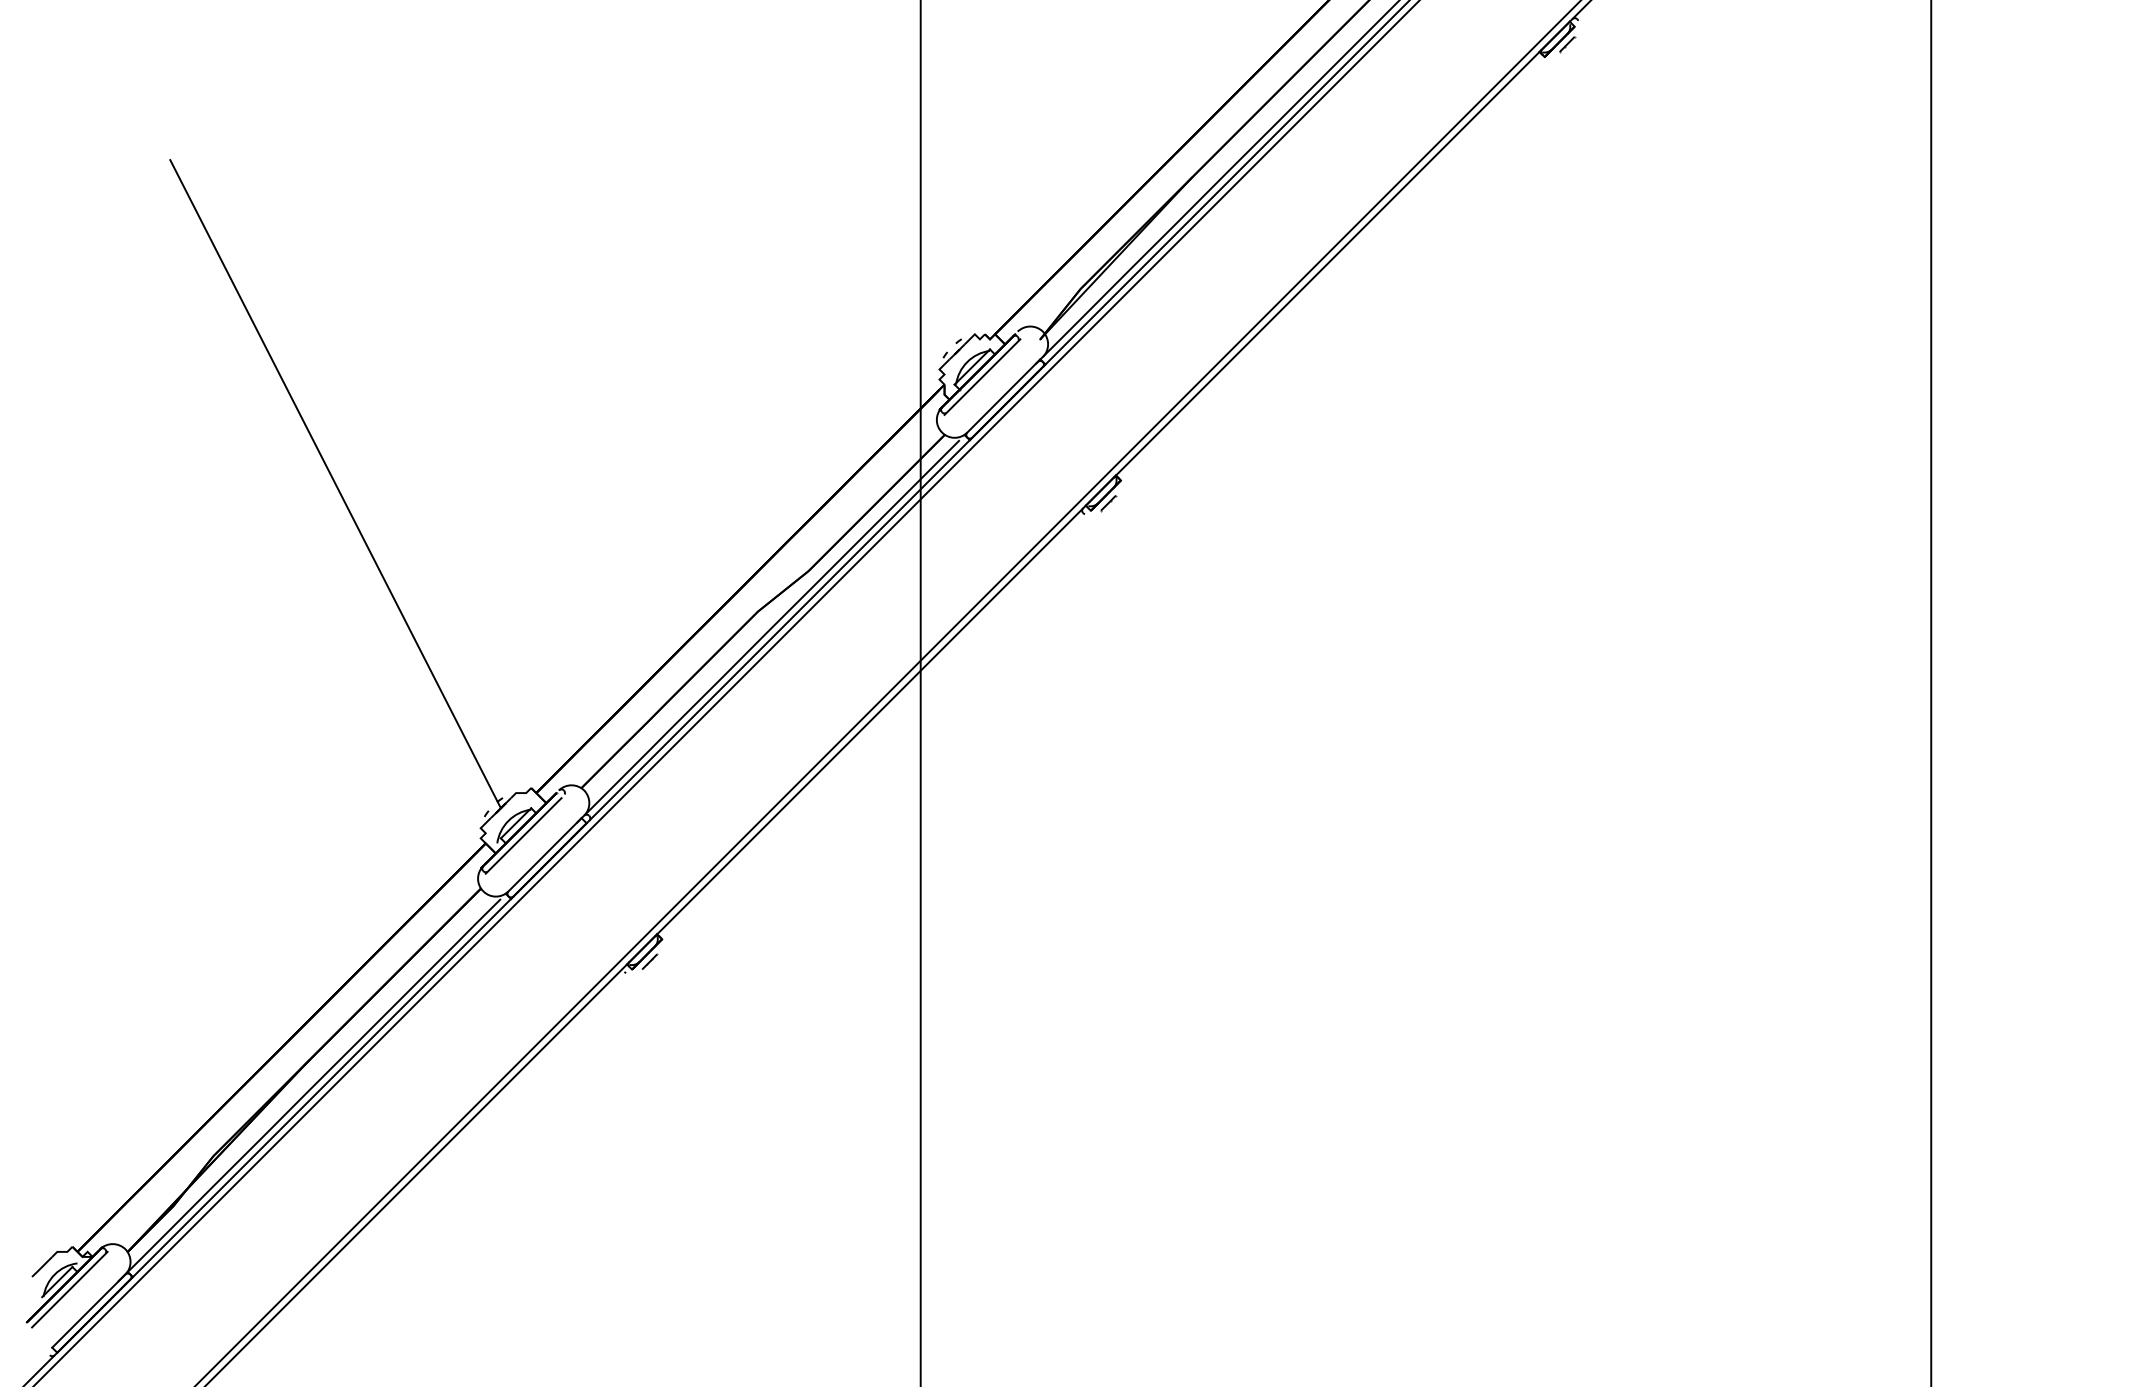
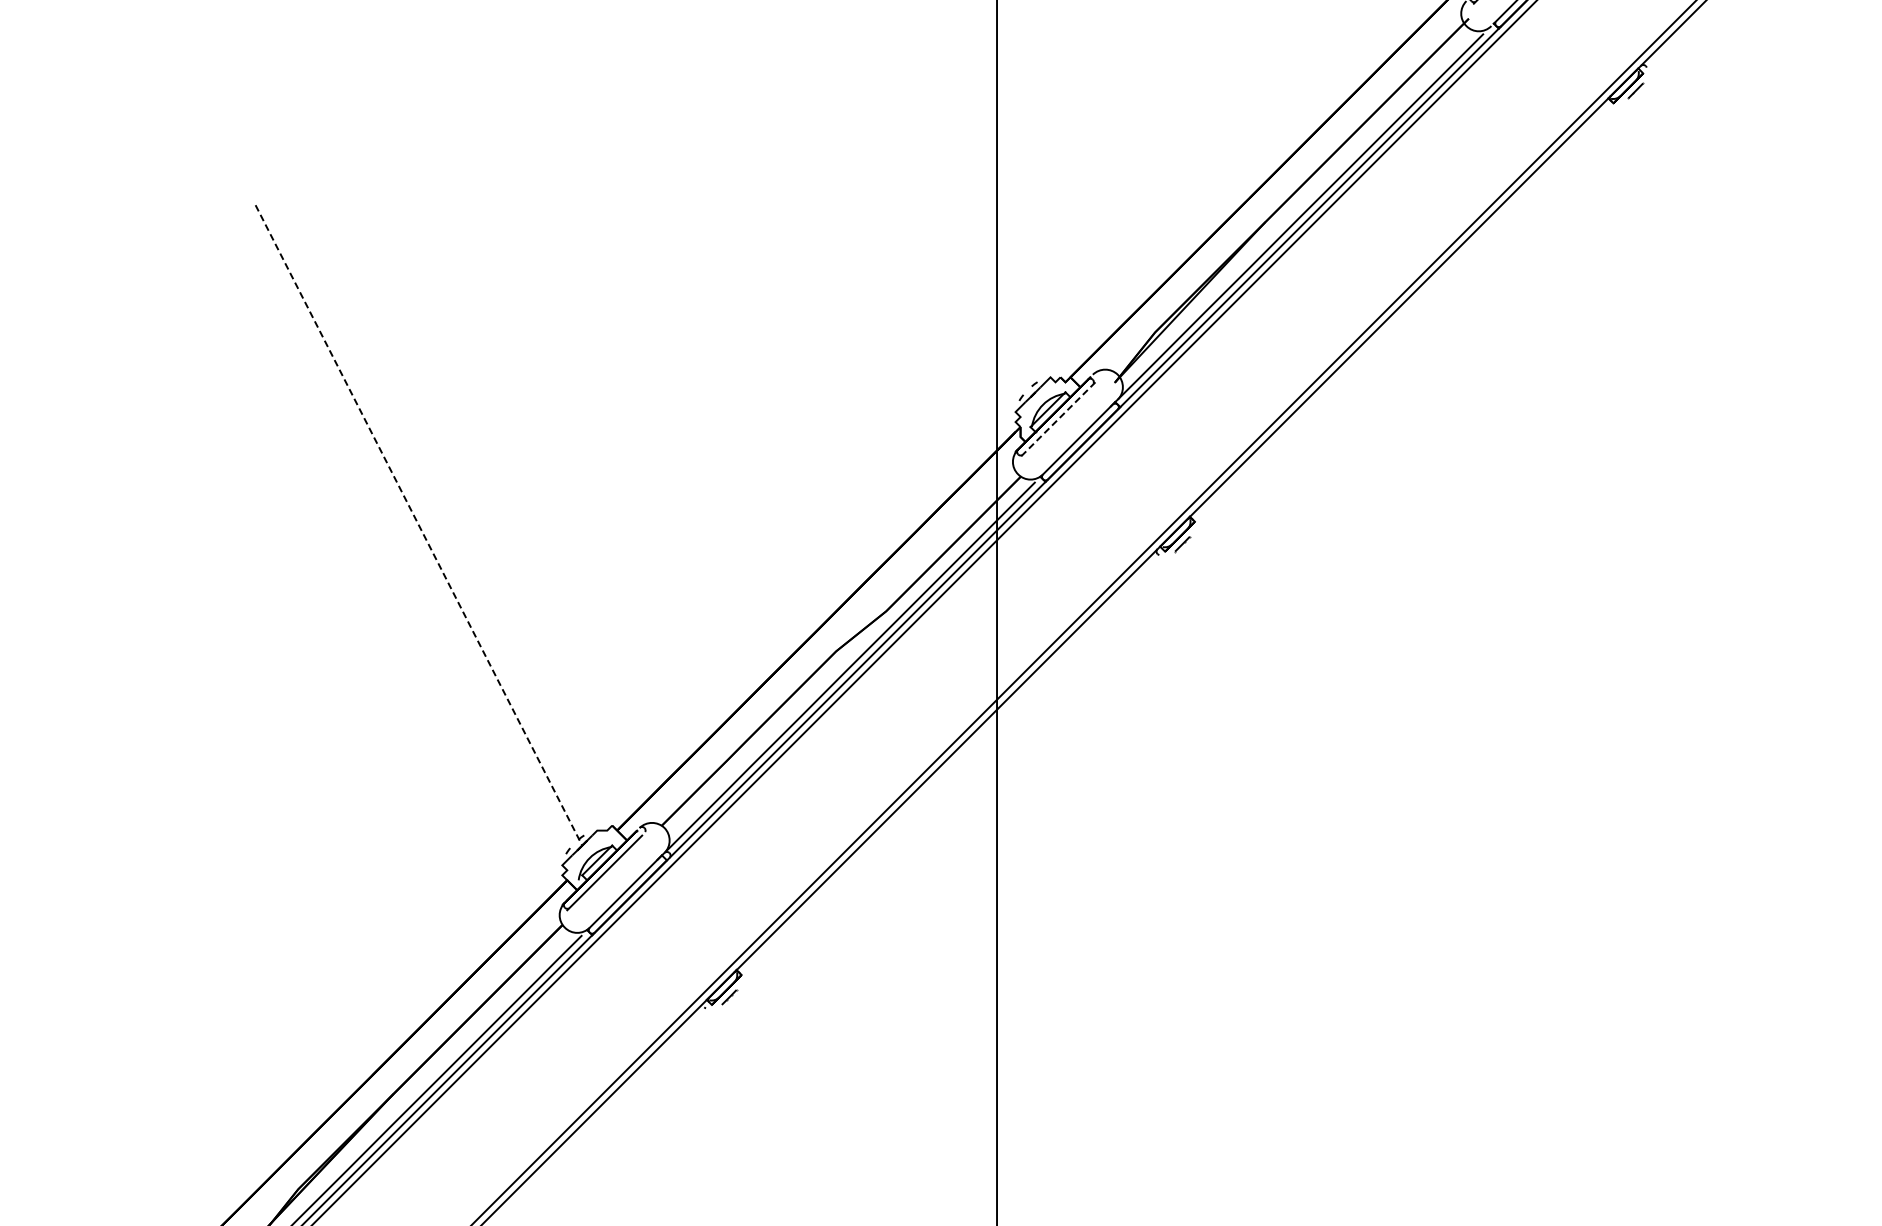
line: (982, 377) -> (1058, 420), solid -> dashed
line: (335, 484) -> (418, 525), solid -> dashed

